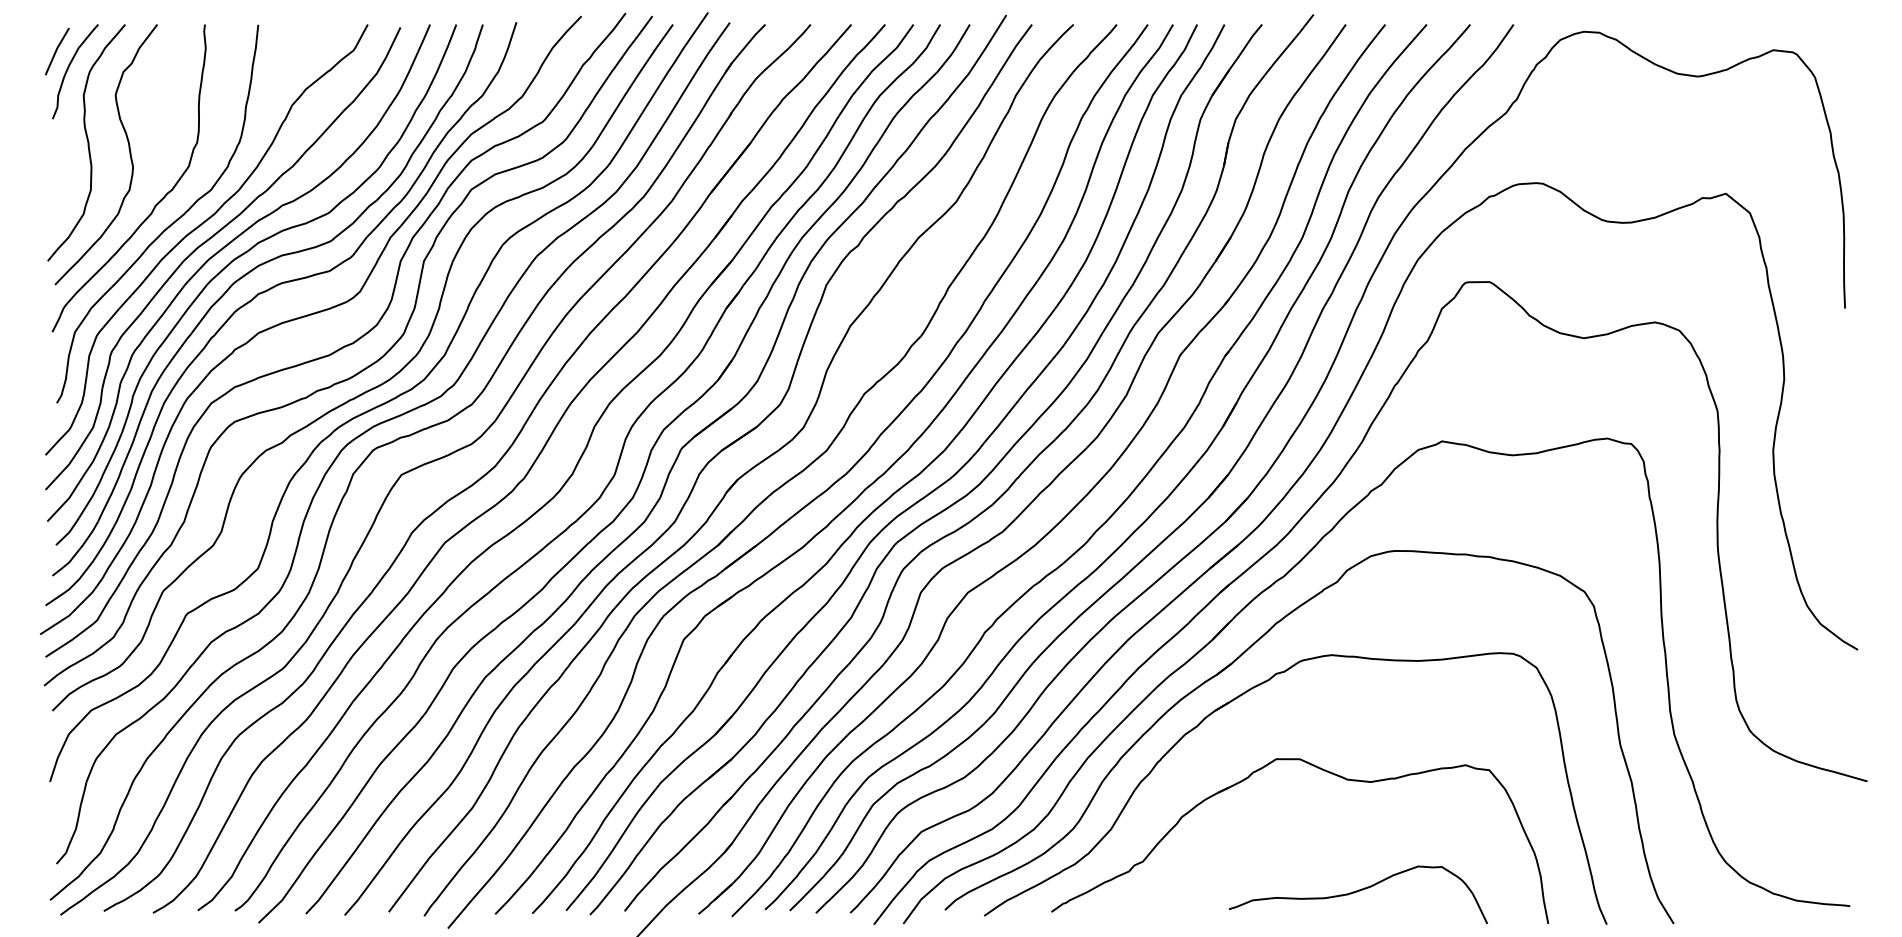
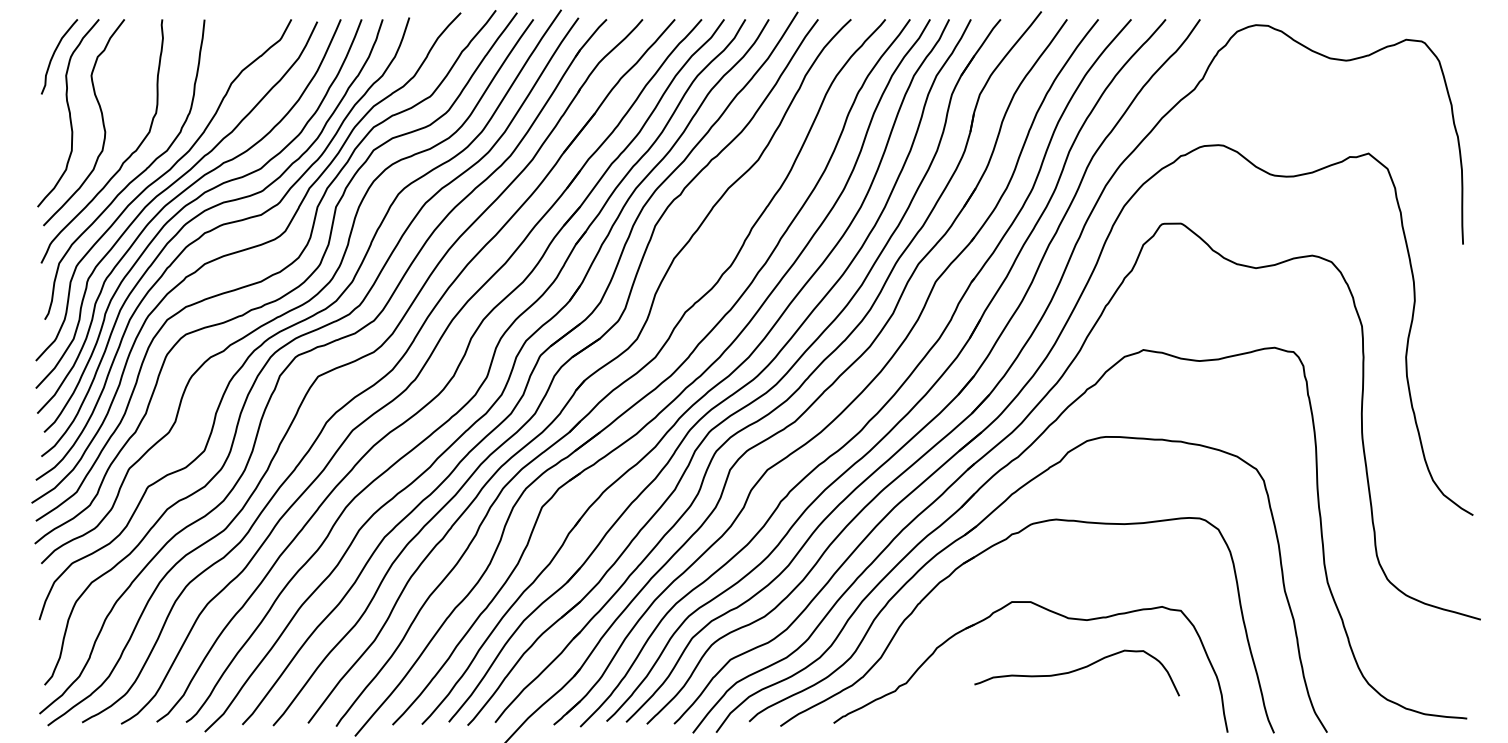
line: (56, 51) -> (44, 40), removed
curve: (1357, 892) -> (1076, 671), moved

